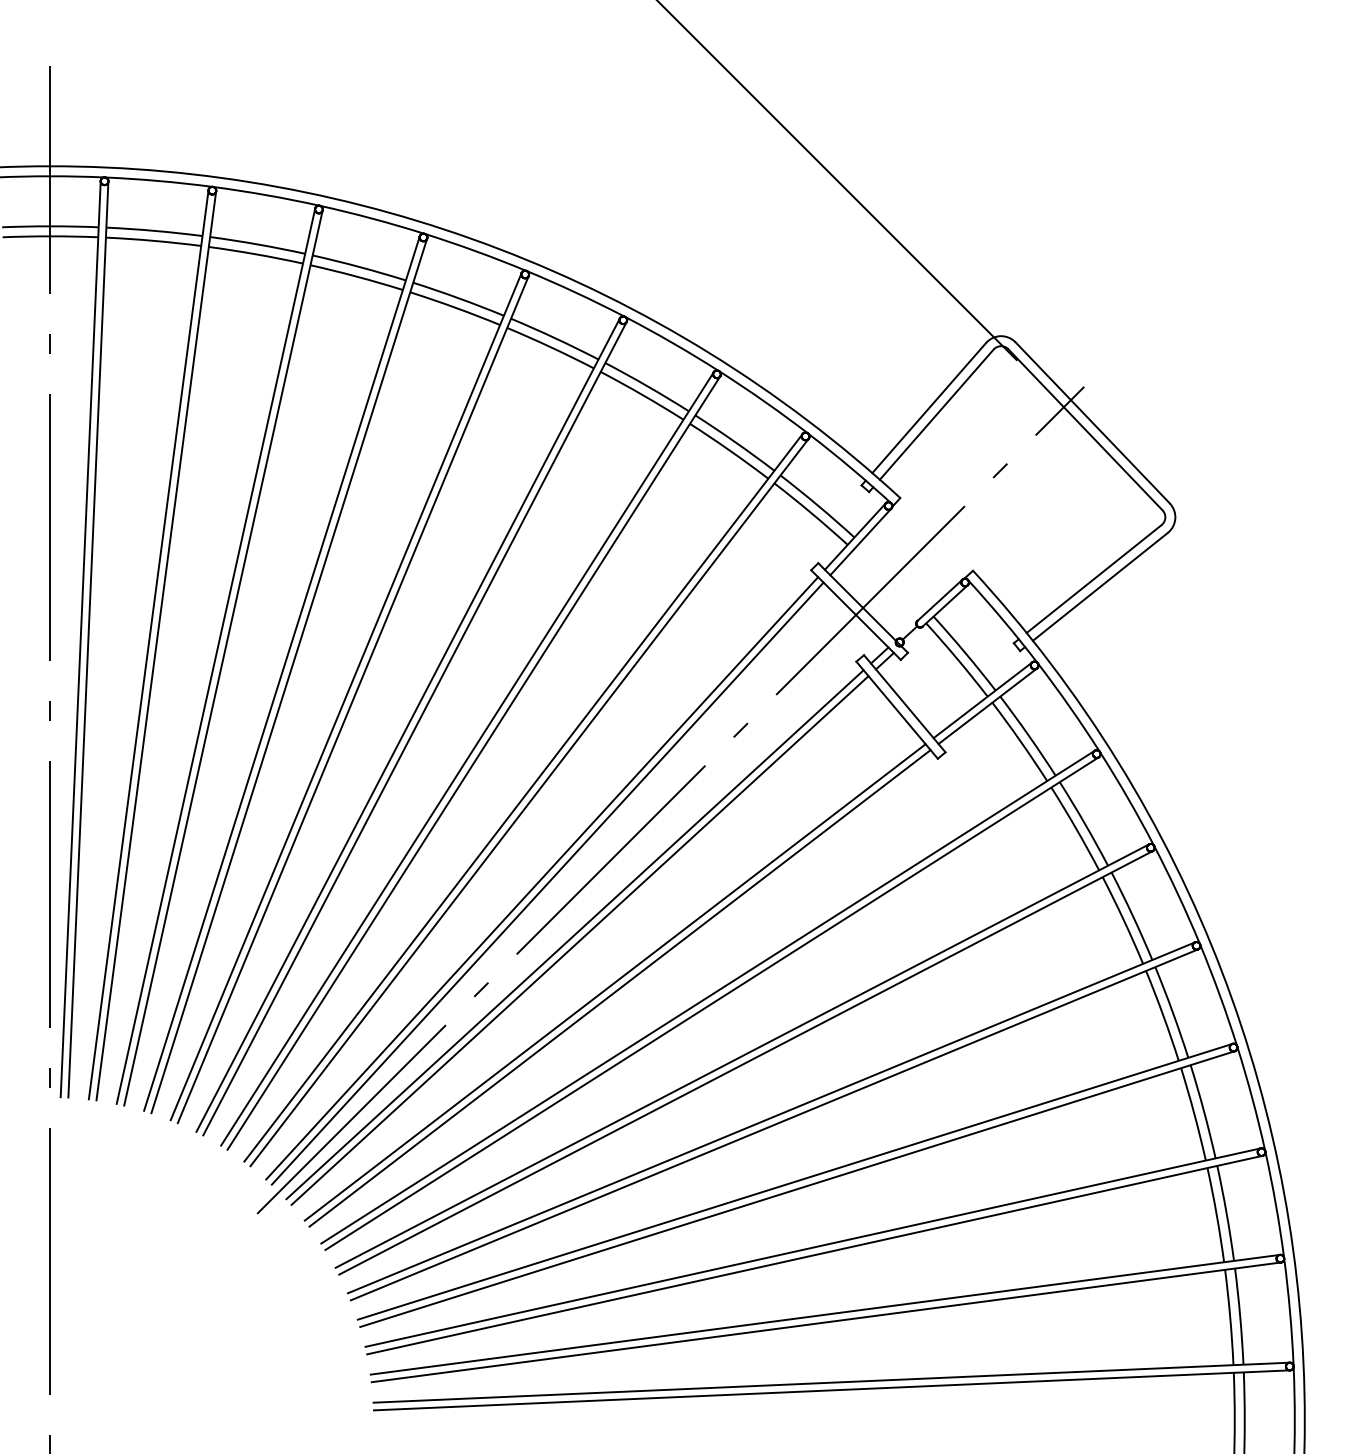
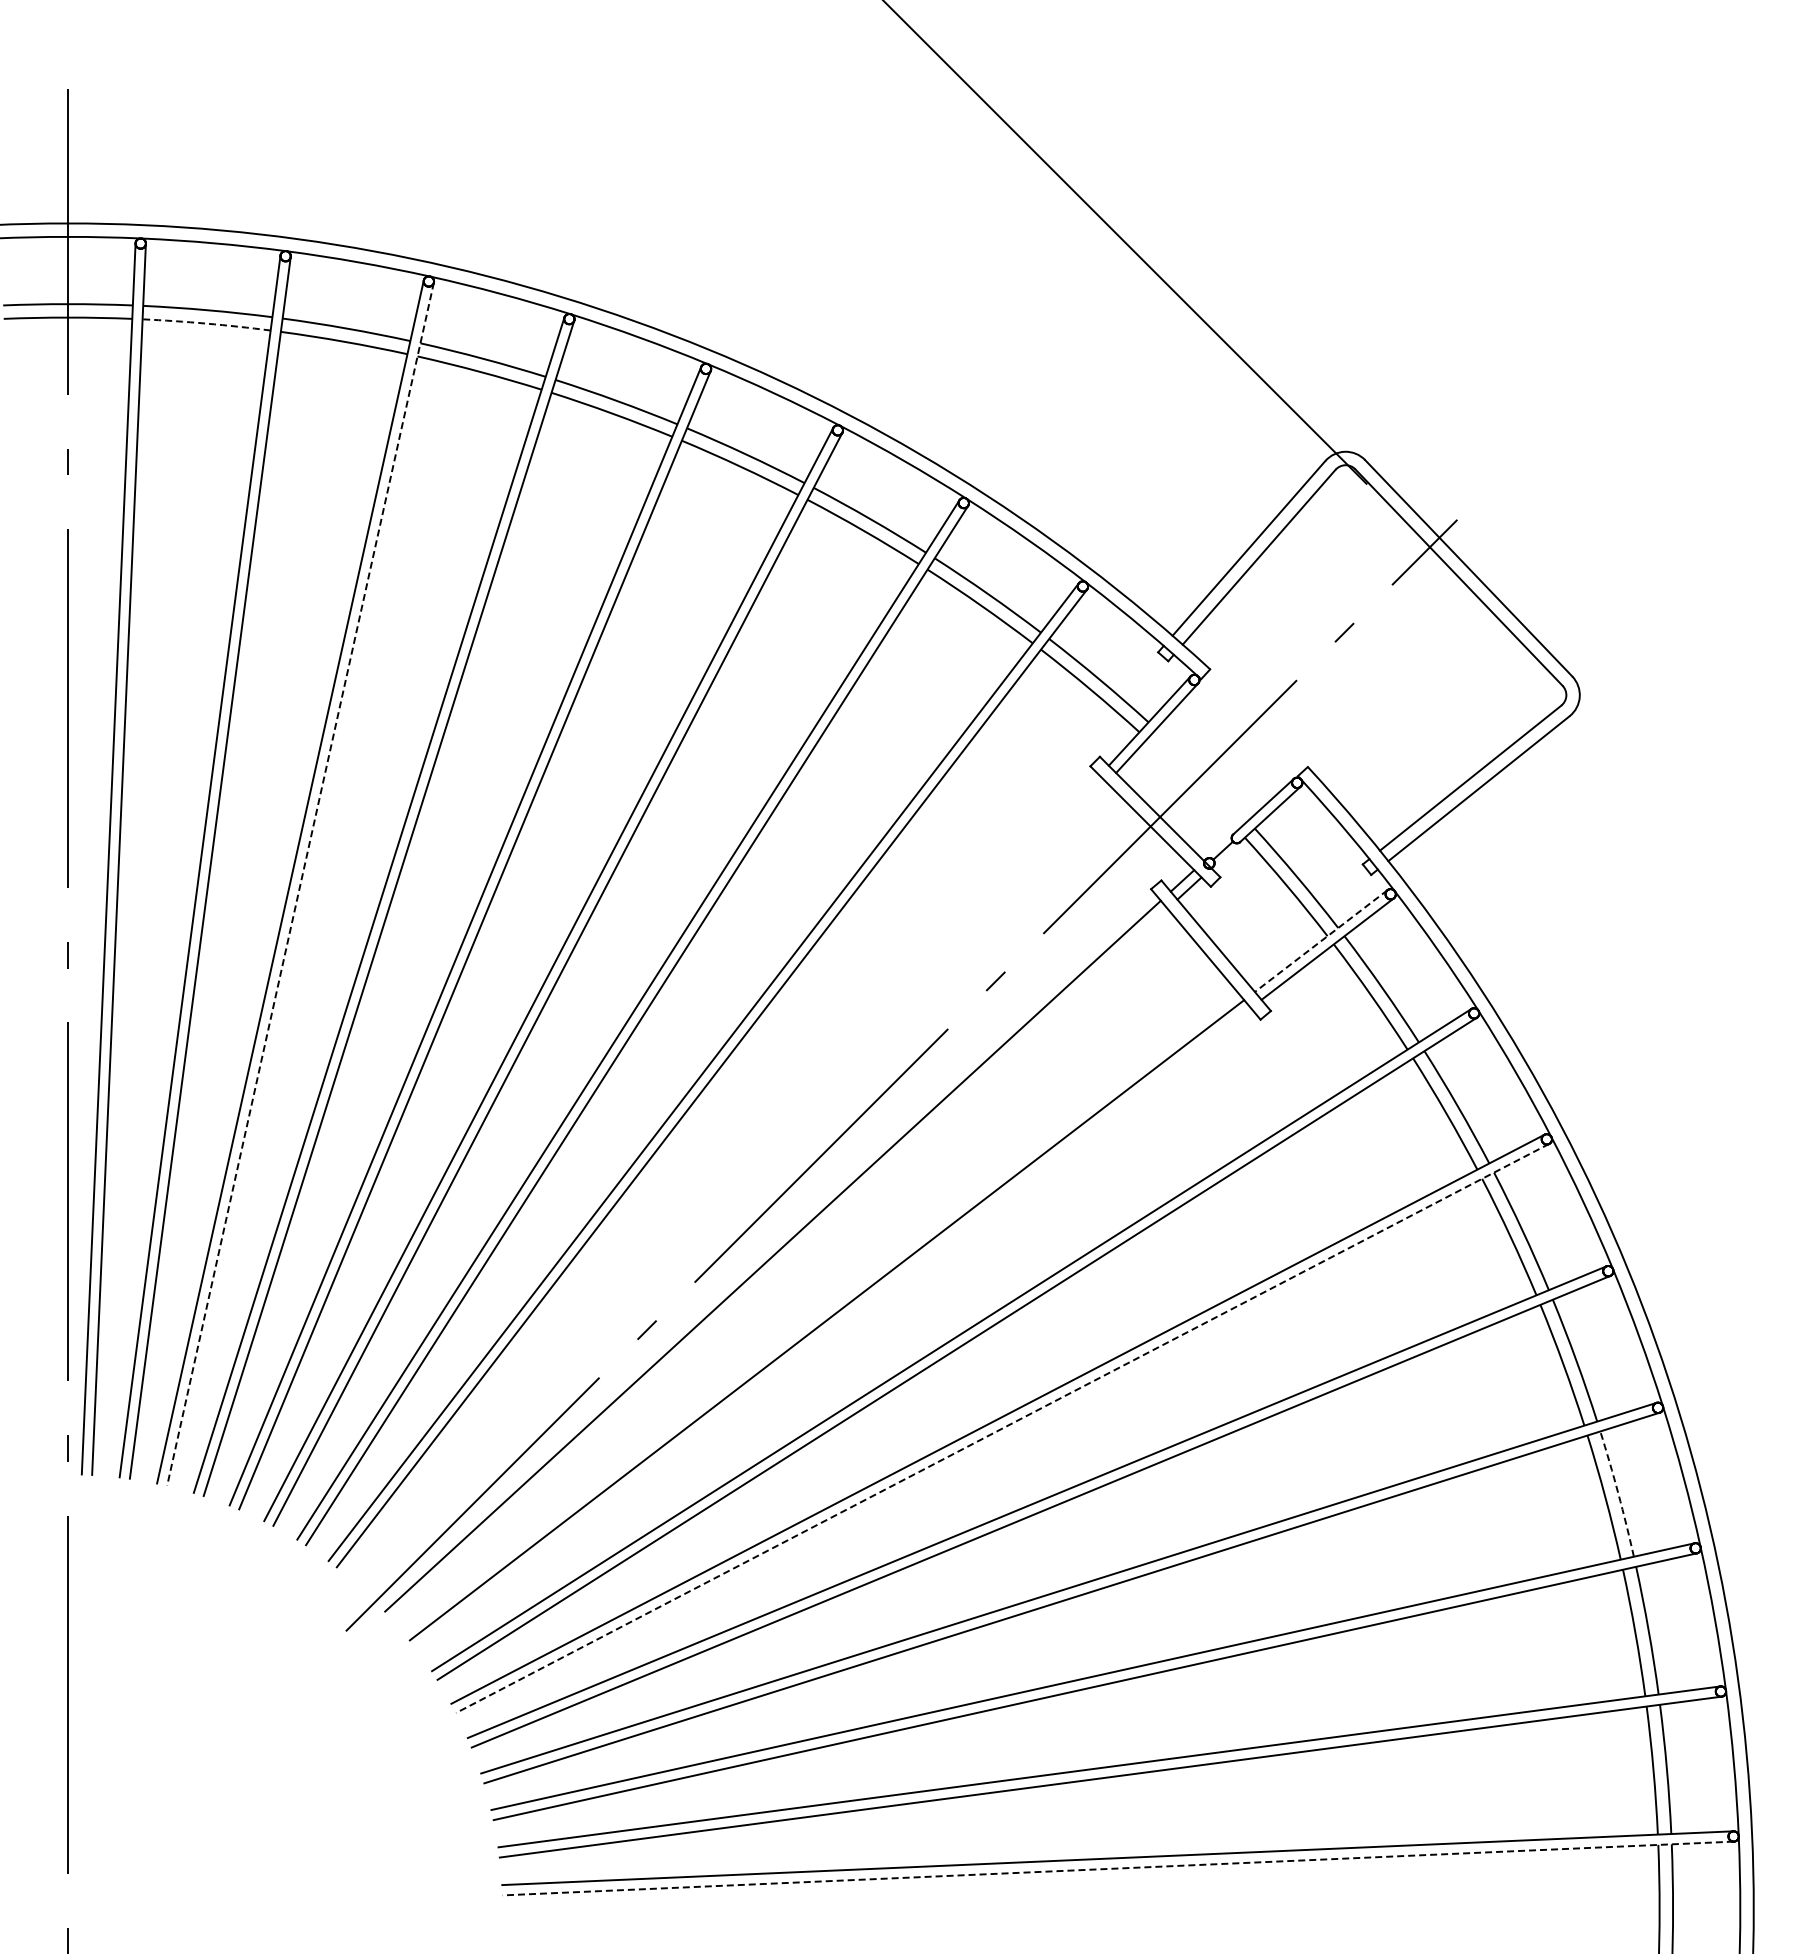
arc: (153, 240) -> (206, 323), solid -> dashed
line: (223, 658) -> (300, 884), solid -> dashed
line: (983, 700) -> (1321, 941), solid -> dashed
line: (541, 878) -> (728, 1180), removed
line: (547, 883) -> (736, 1187), removed
line: (579, 940) -> (779, 1263), removed
line: (620, 988) -> (833, 1328), removed
line: (745, 1062) -> (1002, 1428), solid -> dashed
arc: (1204, 1111) -> (1618, 1493), solid -> dashed
line: (831, 1390) -> (1117, 1868), solid -> dashed

